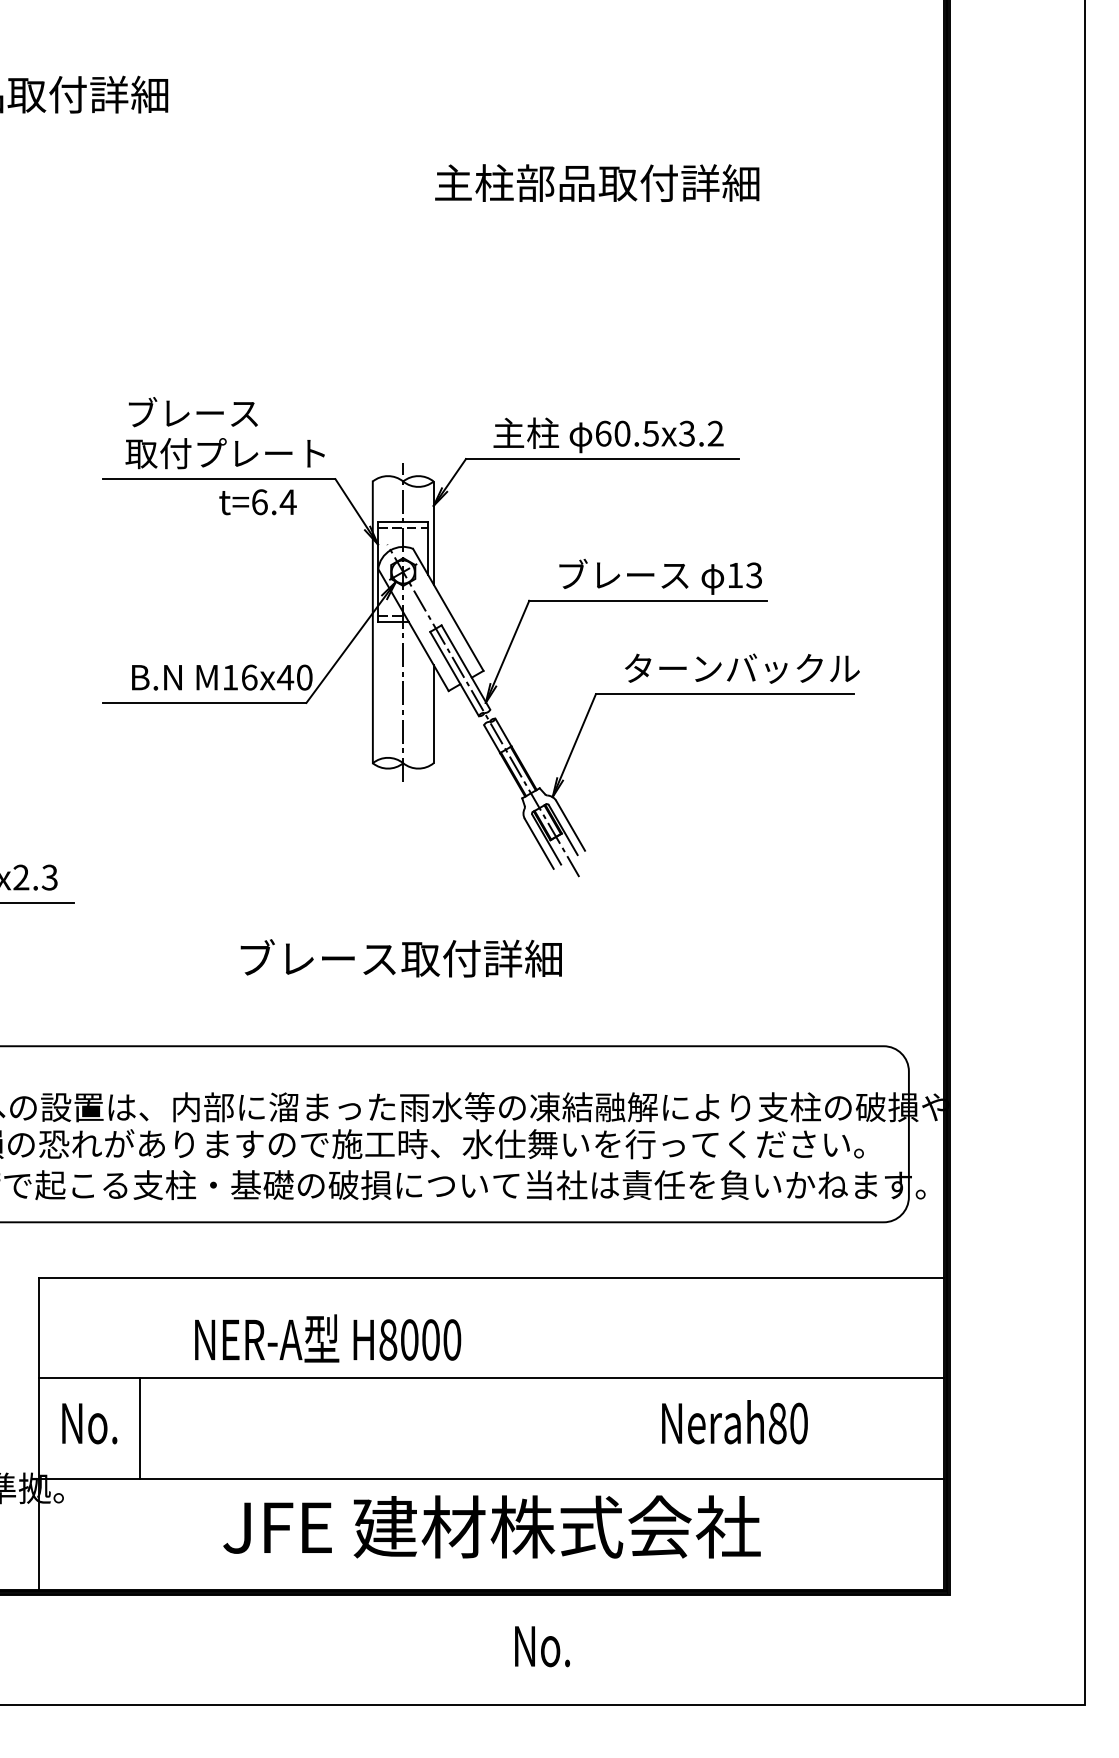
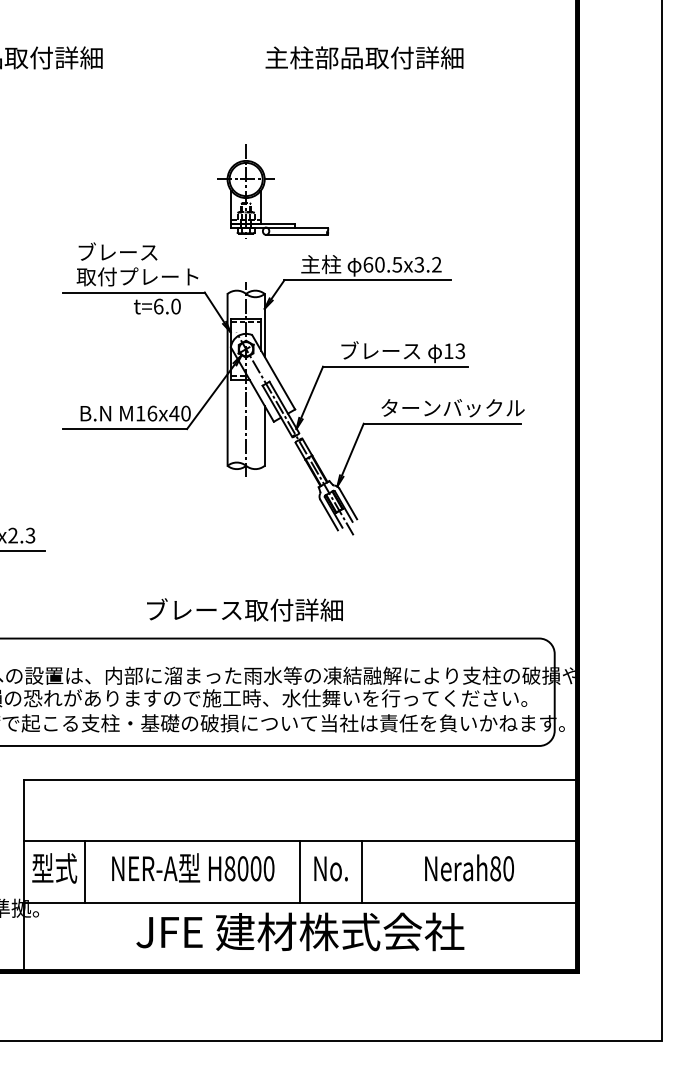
text: (597, 182) -> (364, 57), moved
part: (433, 305) -> (264, 186), added
text: (287, 502) -> (175, 306), t=6.4 -> t=6.0
text: (400, 957) -> (244, 609), moved
text: (328, 1337) -> (193, 867), moved
text: (734, 1421) -> (469, 867), moved
text: (89, 1423) -> (54, 868), No. -> 型式
line: (492, 1427) -> (300, 871), added
line: (592, 1427) -> (361, 871), added
text: (541, 1645) -> (330, 868), moved

